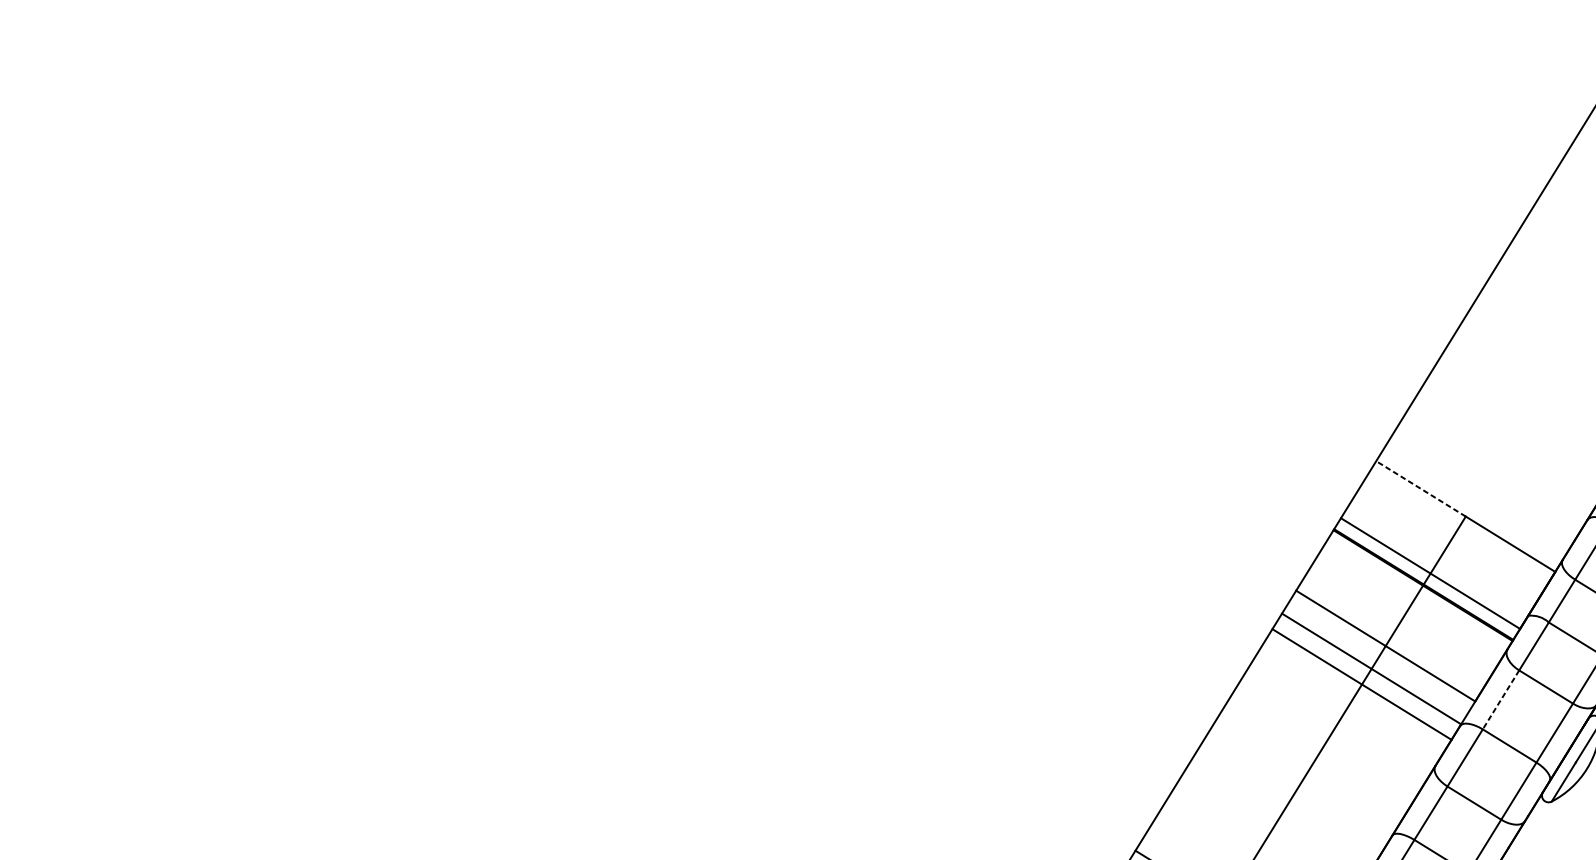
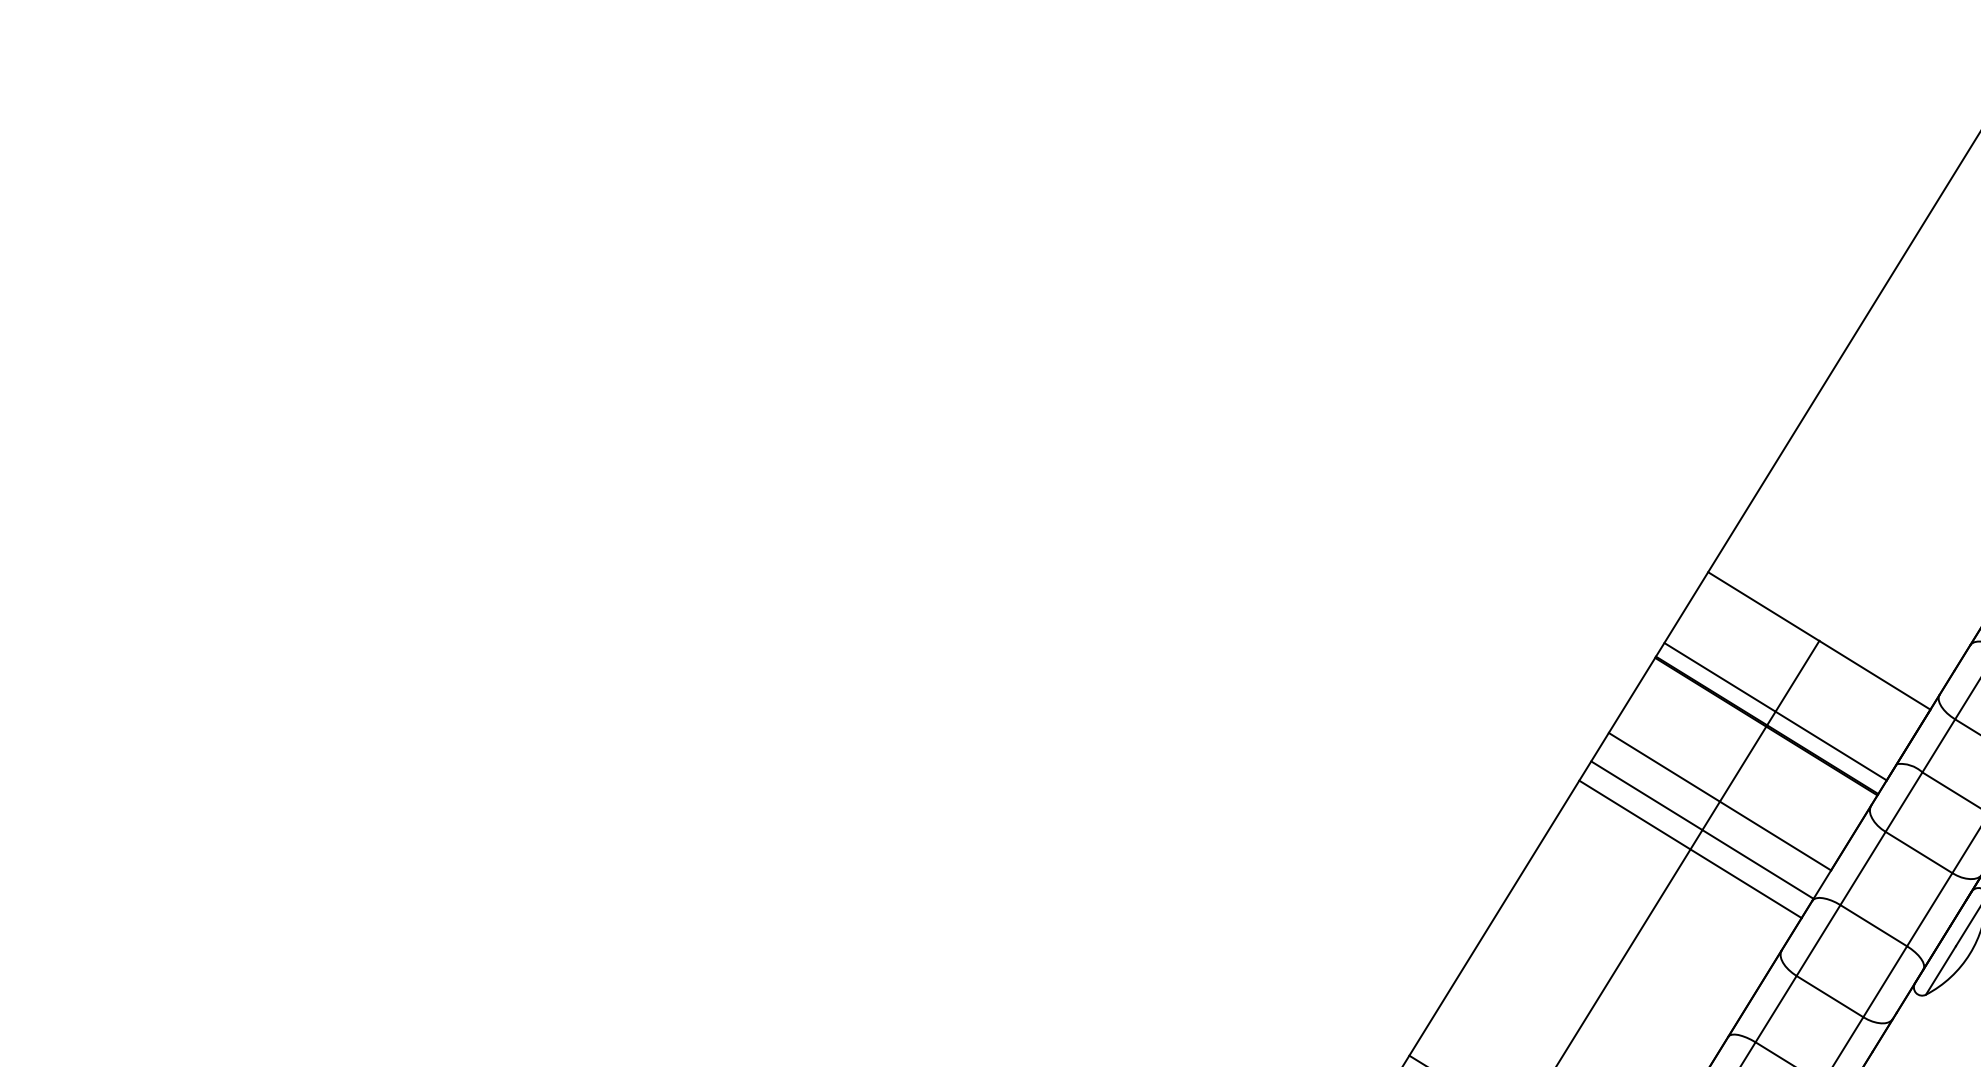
line: (1420, 488) -> (1763, 606), dashed -> solid
line: (1500, 699) -> (1862, 868), dashed -> solid

